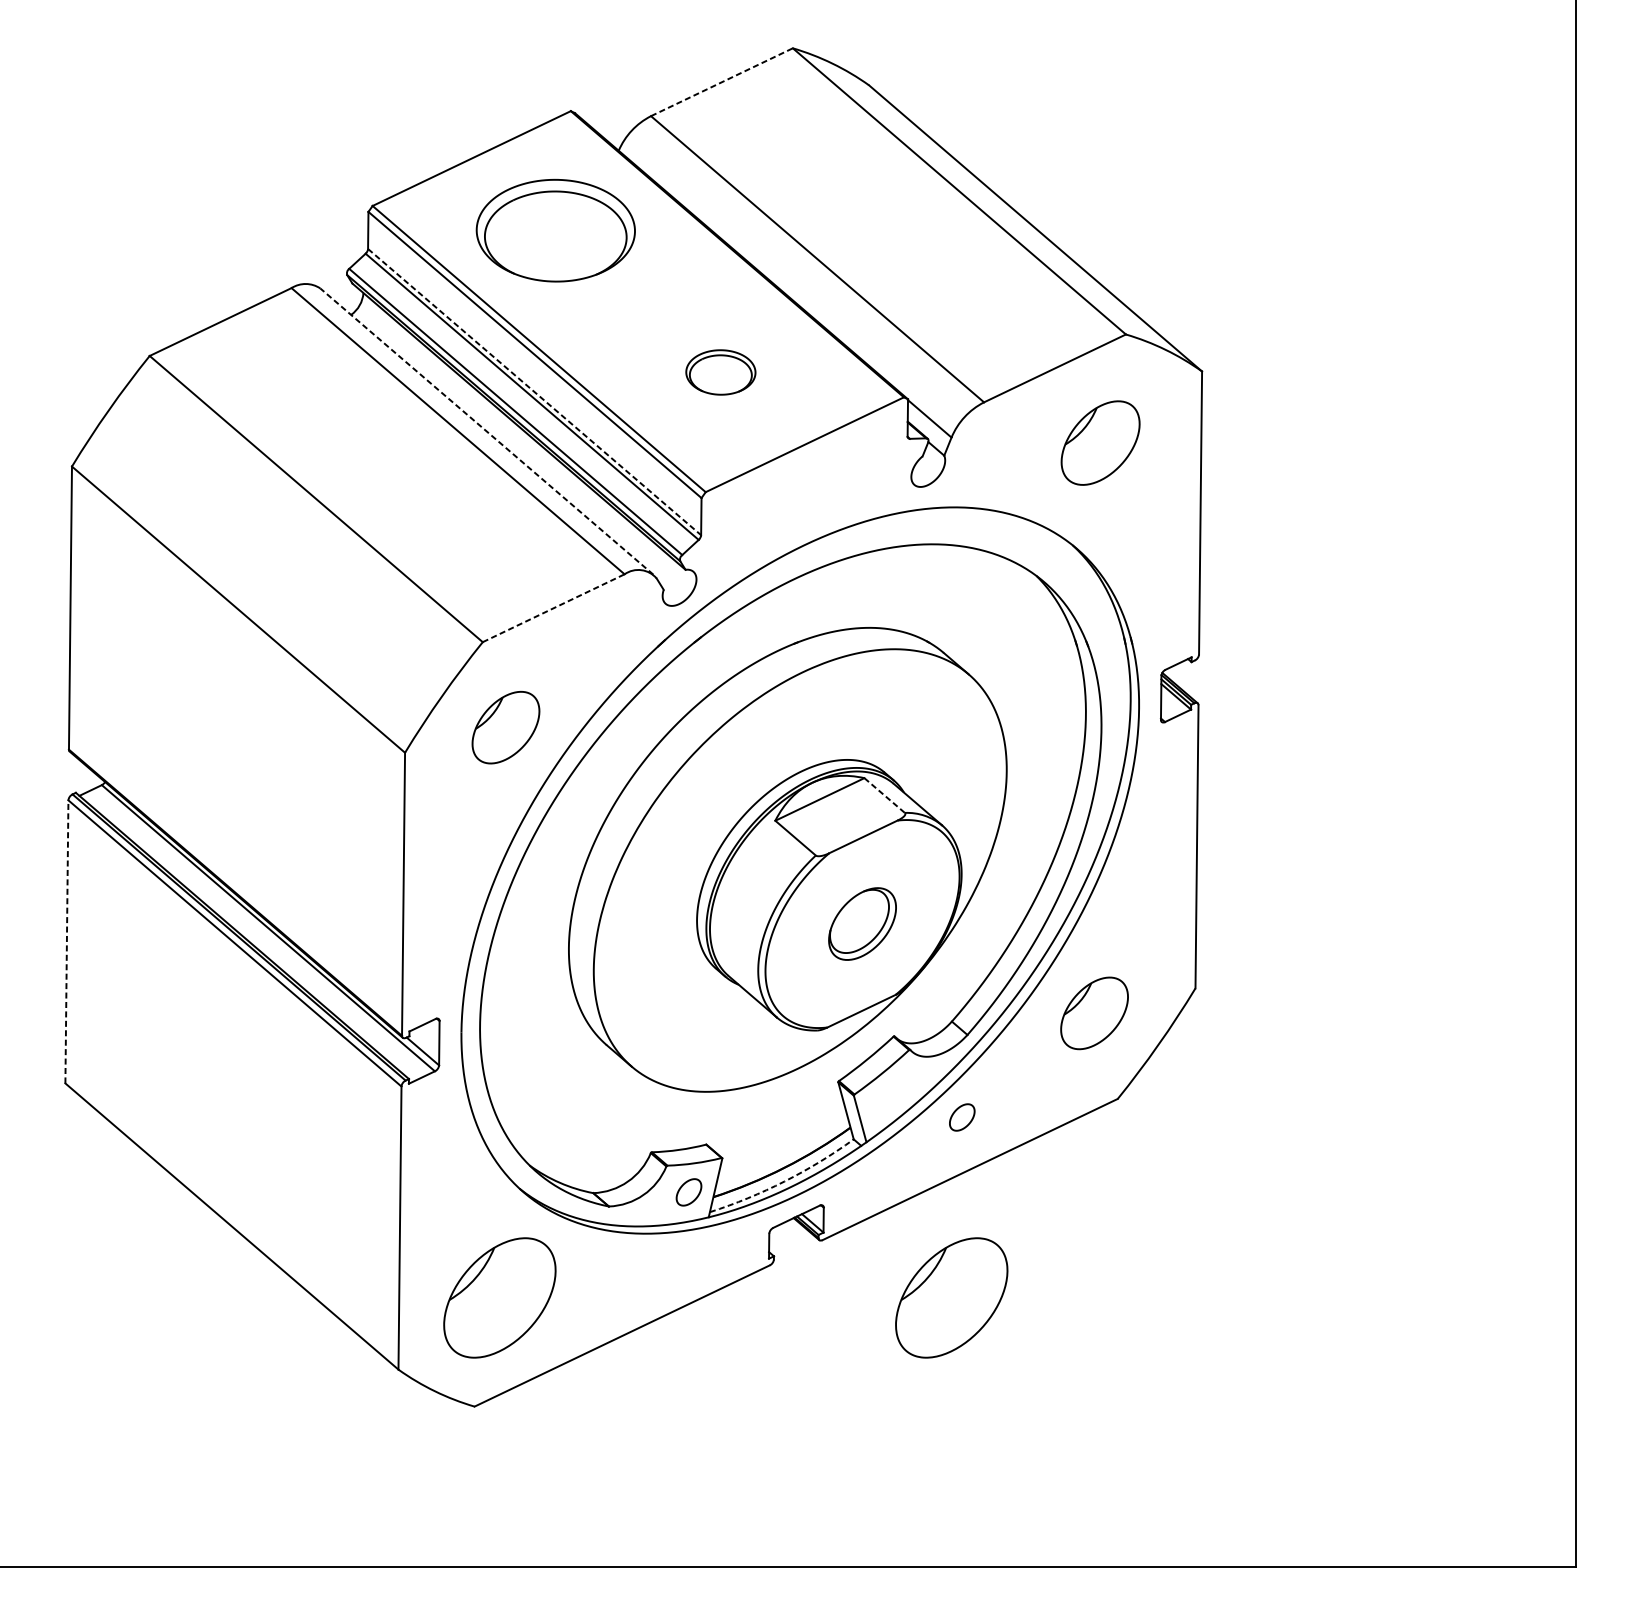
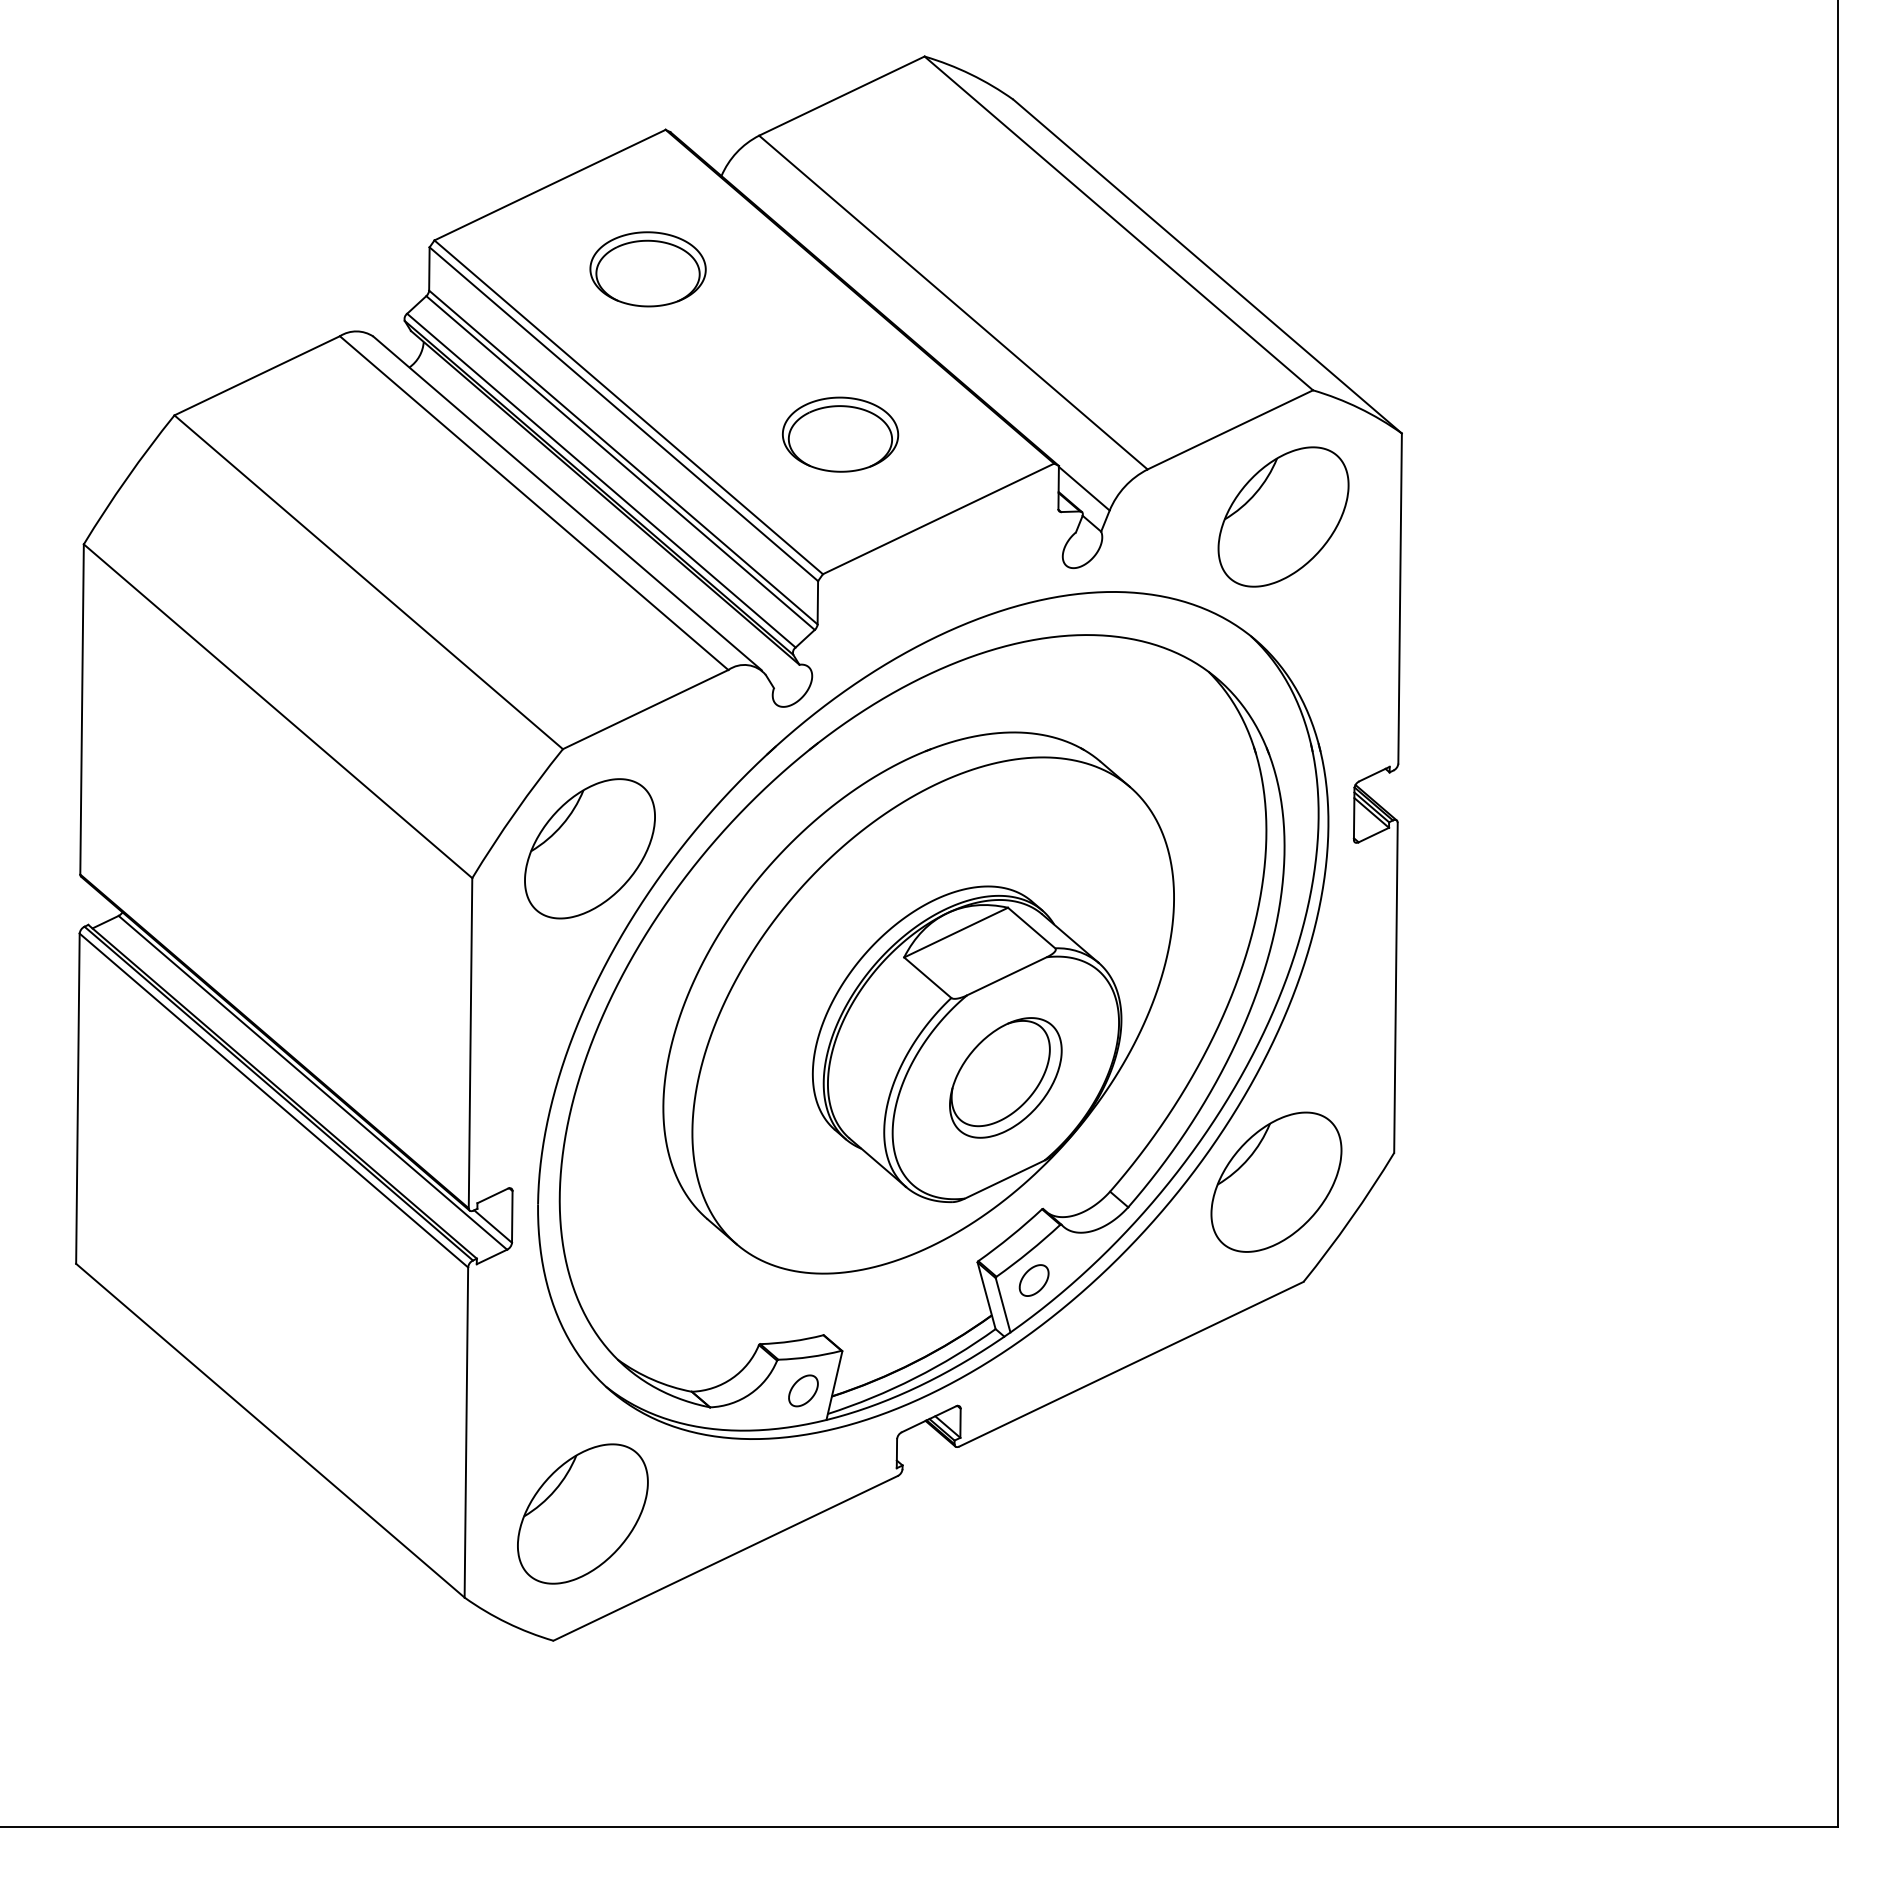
line: (721, 82) -> (841, 96), dashed -> solid
part: (555, 230) -> (647, 269), size x0.62
part: (720, 372) -> (840, 434), size x1.43
line: (534, 392) -> (623, 457), dashed -> solid
line: (486, 431) -> (567, 503), dashed -> solid
part: (1100, 442) -> (1283, 516), size x1.43
line: (553, 608) -> (645, 709), dashed -> solid
part: (505, 727) -> (589, 848), size x1.67
line: (885, 795) -> (1032, 928), dashed -> solid
part: (862, 923) -> (1005, 1077), size x1.43
line: (66, 941) -> (77, 1098), dashed -> solid
part: (1094, 1012) -> (1276, 1181), size x1.67
part: (961, 1117) -> (1033, 1280), moved
arc: (785, 1181) -> (915, 1378), dashed -> solid
part: (951, 1297) -> (1109, 1513), removed

